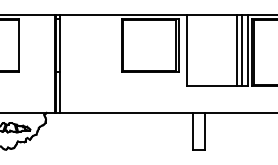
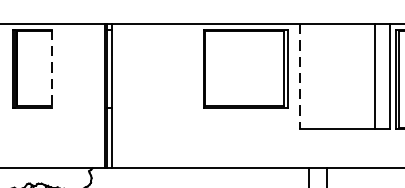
line: (19, 46) -> (52, 70), solid -> dashed
line: (186, 50) -> (299, 76), solid -> dashed
line: (242, 50) -> (382, 76), removed

